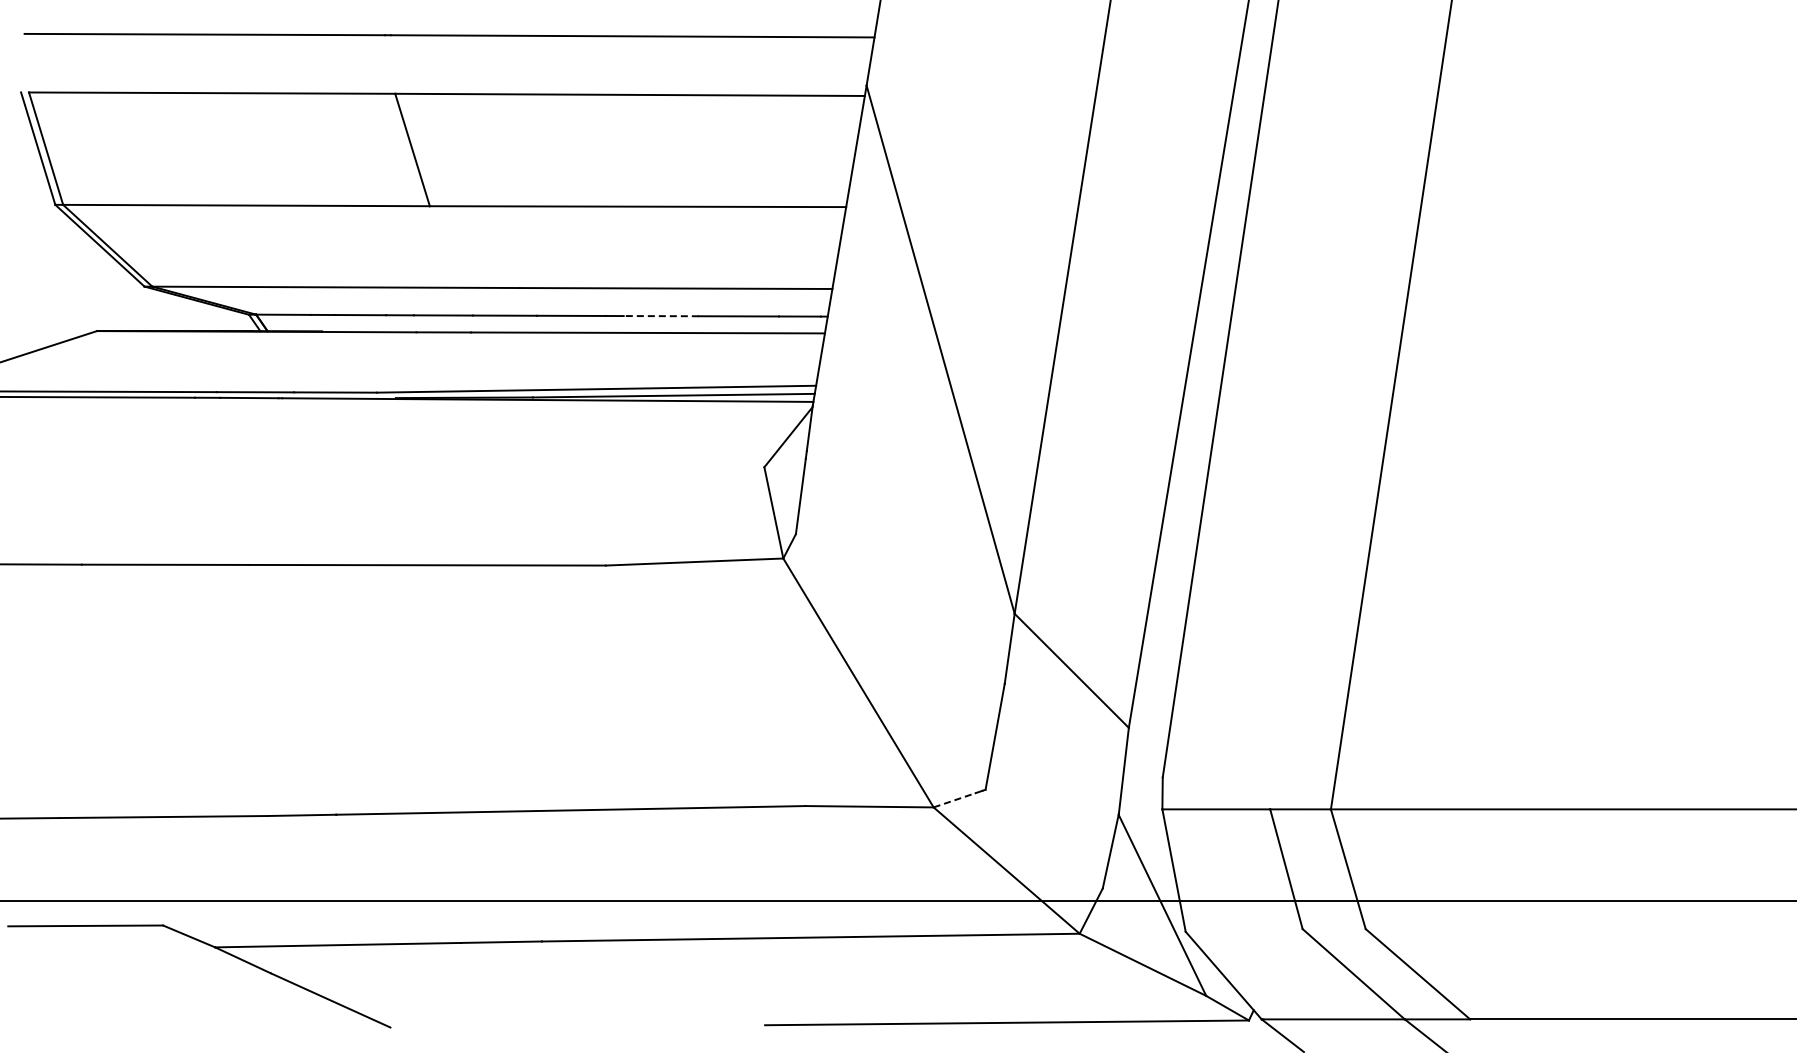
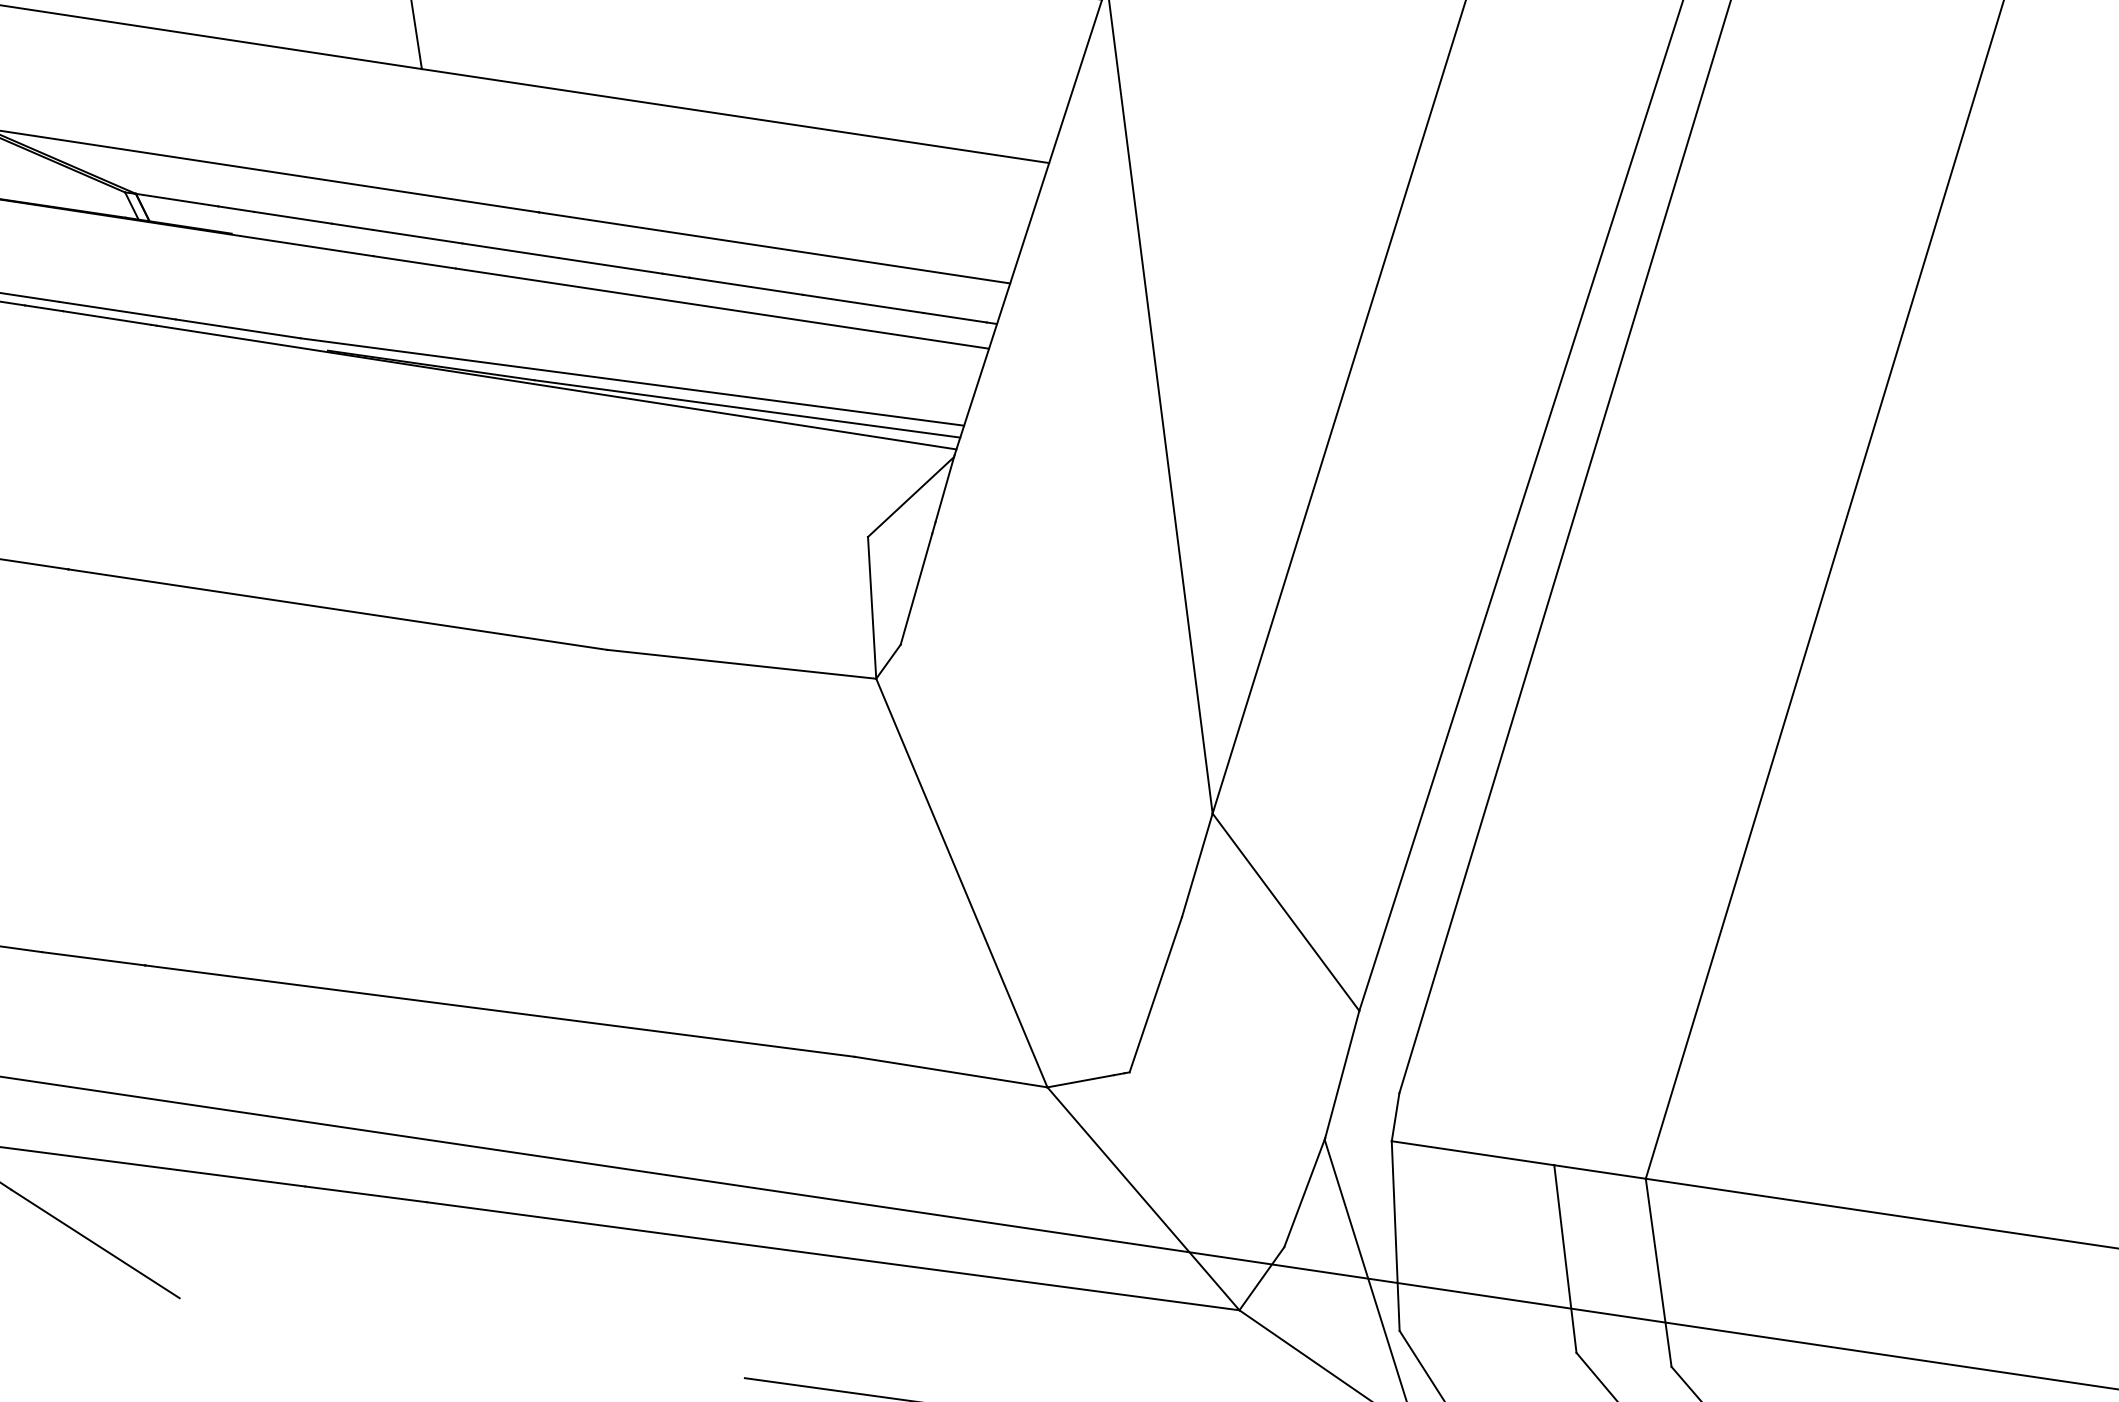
line: (661, 316) -> (746, 286), dashed -> solid
line: (955, 800) -> (1081, 1081), dashed -> solid

